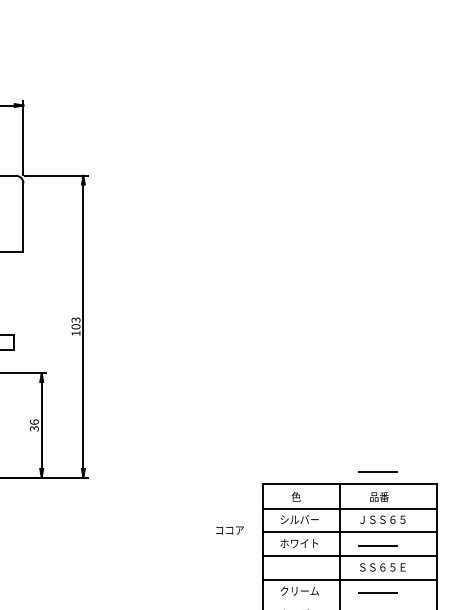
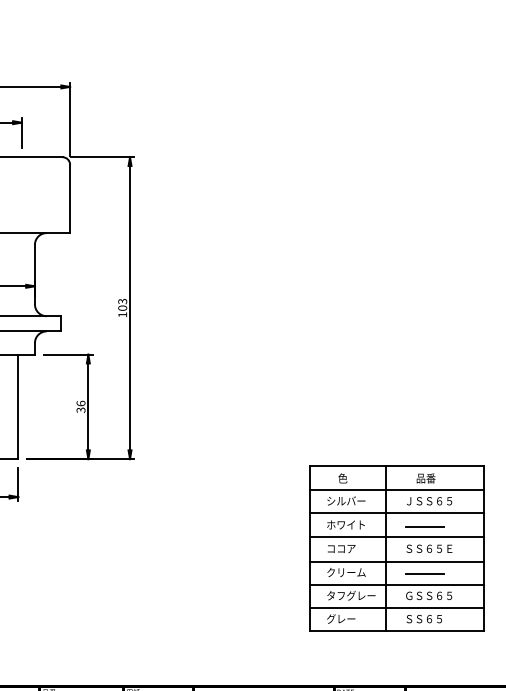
line: (377, 471) -> (424, 452), removed
text: (229, 530) -> (341, 548), moved
line: (349, 603) -> (396, 584), added

